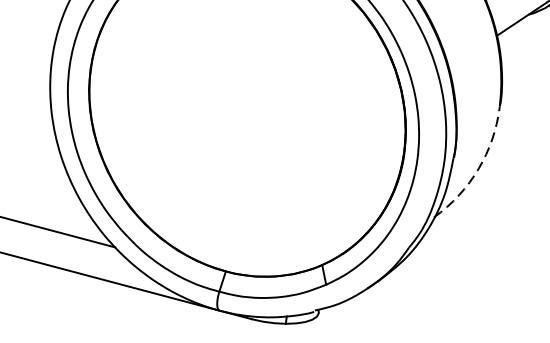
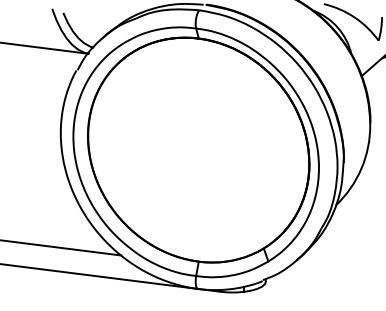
arc: (478, 168) -> (361, 168), dashed -> solid

